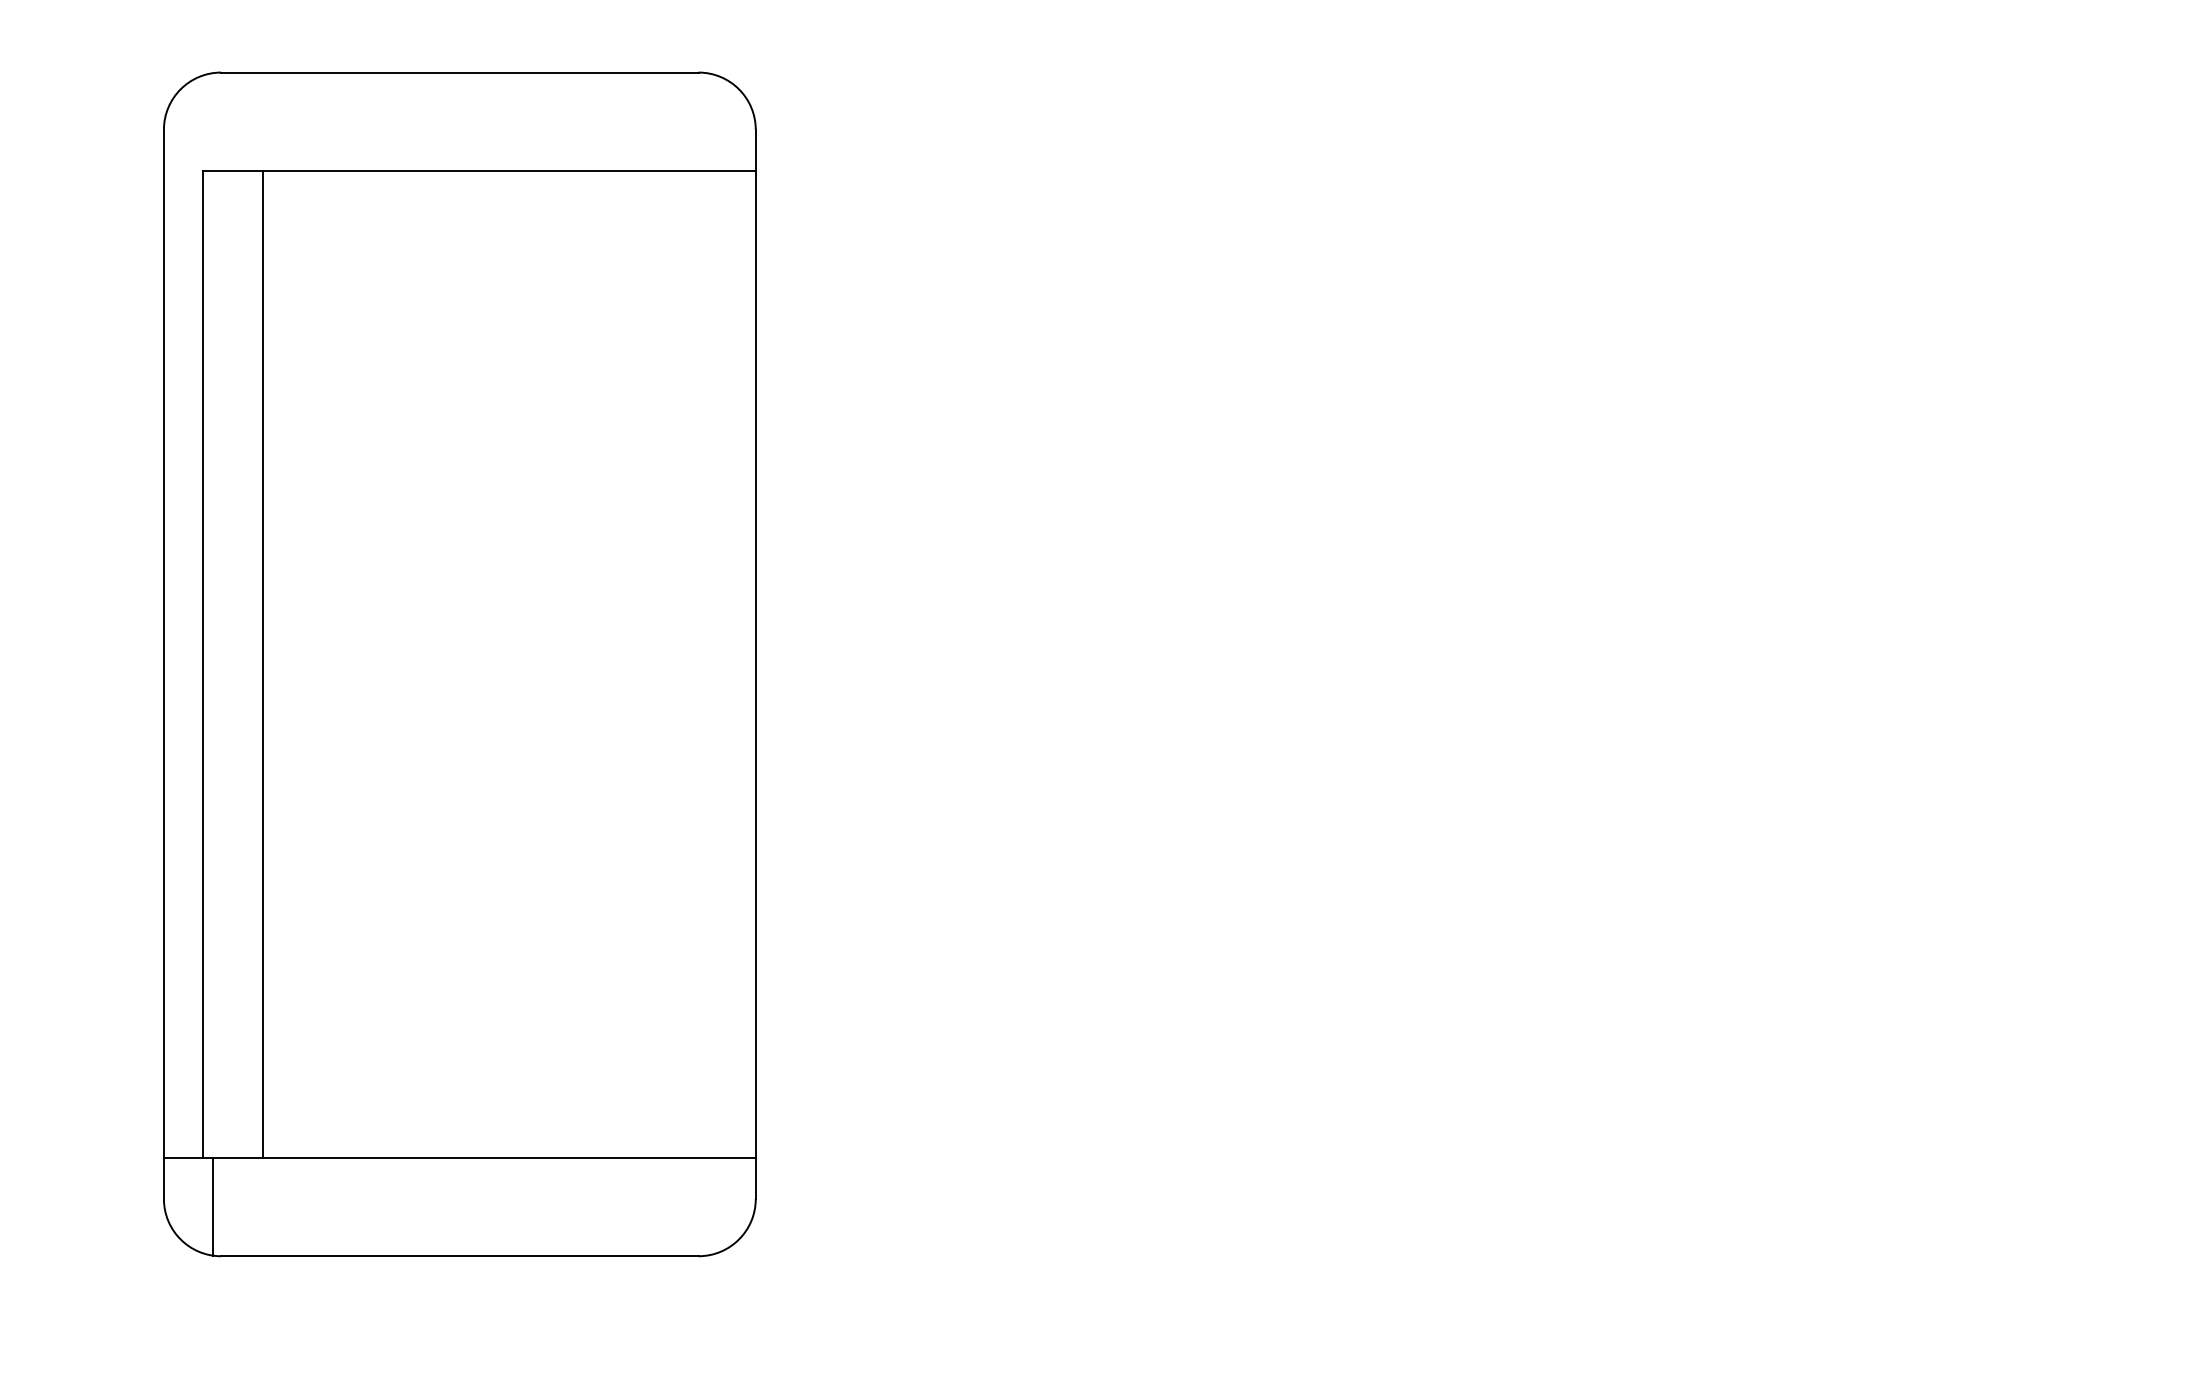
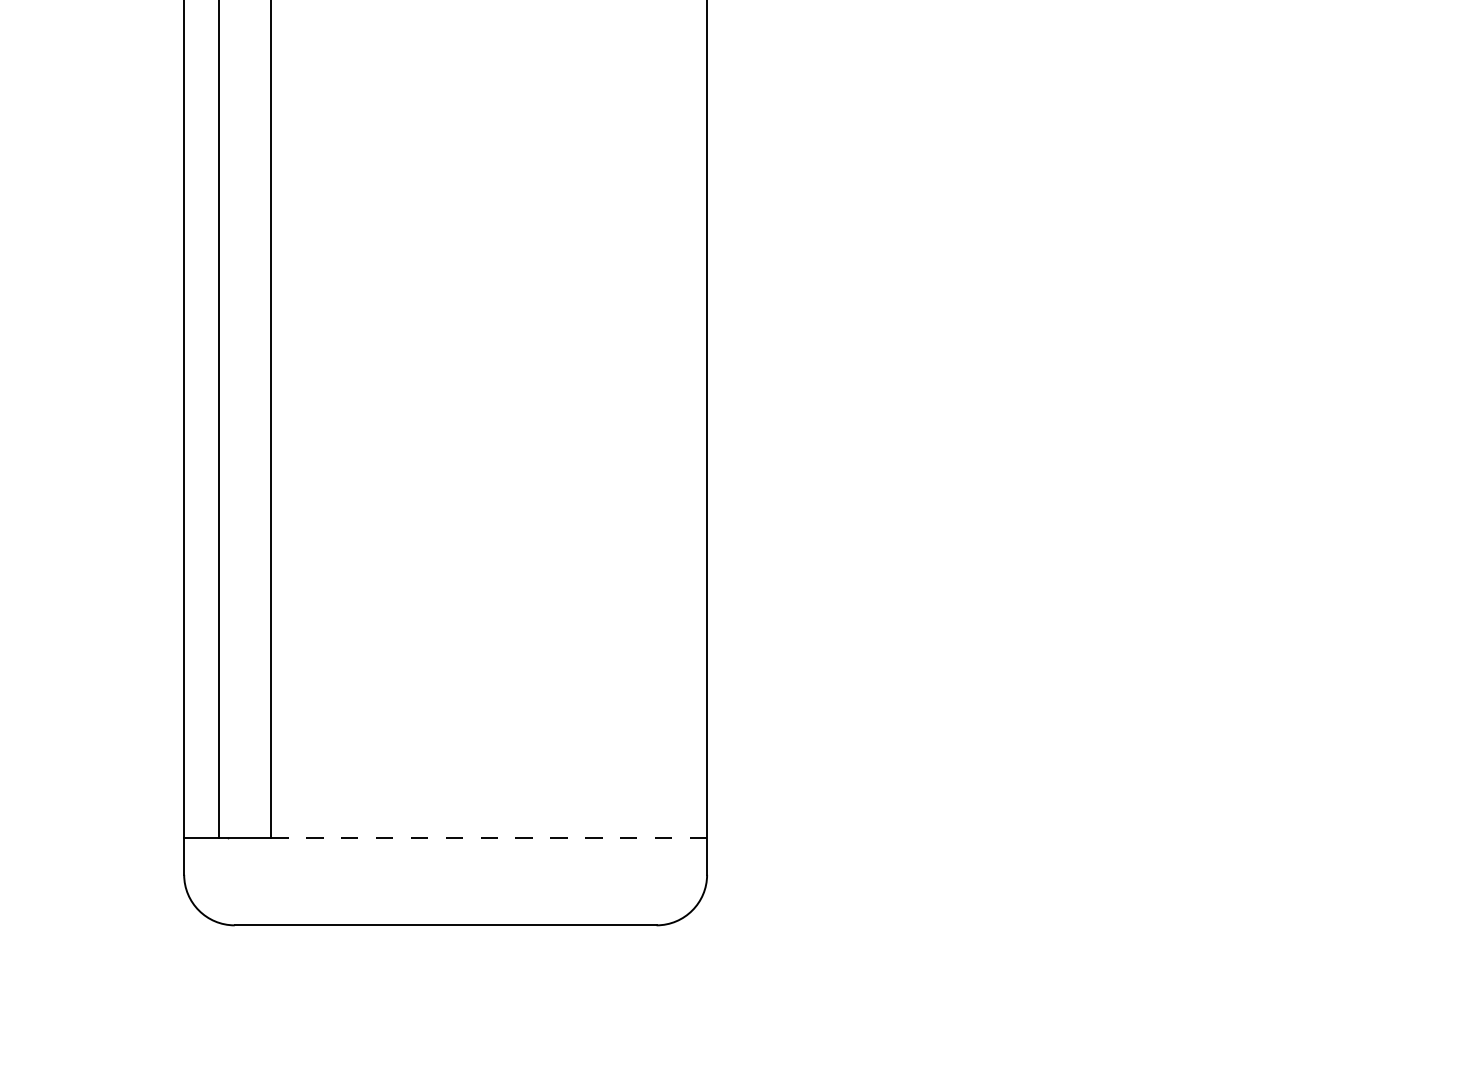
line: (509, 1157) -> (489, 838), solid -> dashed
line: (213, 1206) -> (227, 881), removed

